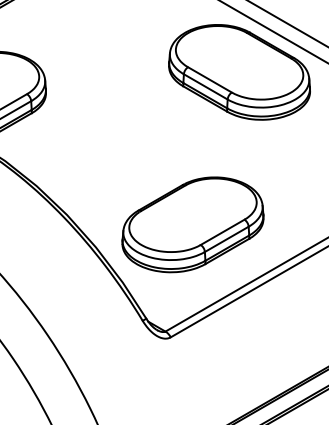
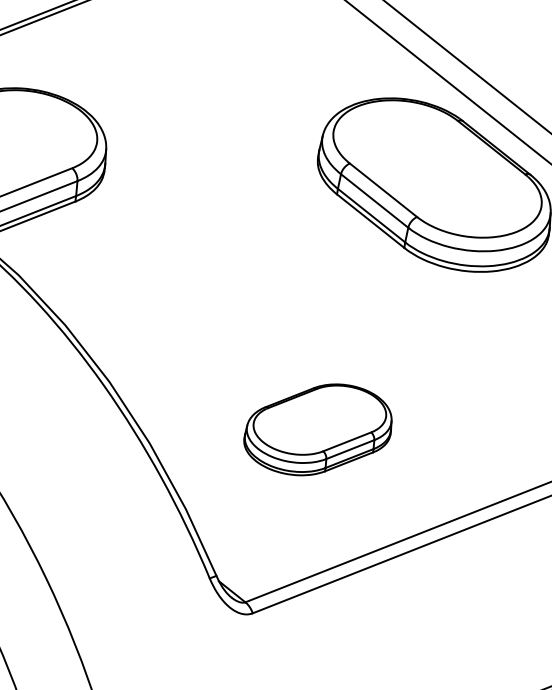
part: (192, 224) -> (317, 429), size x0.6

